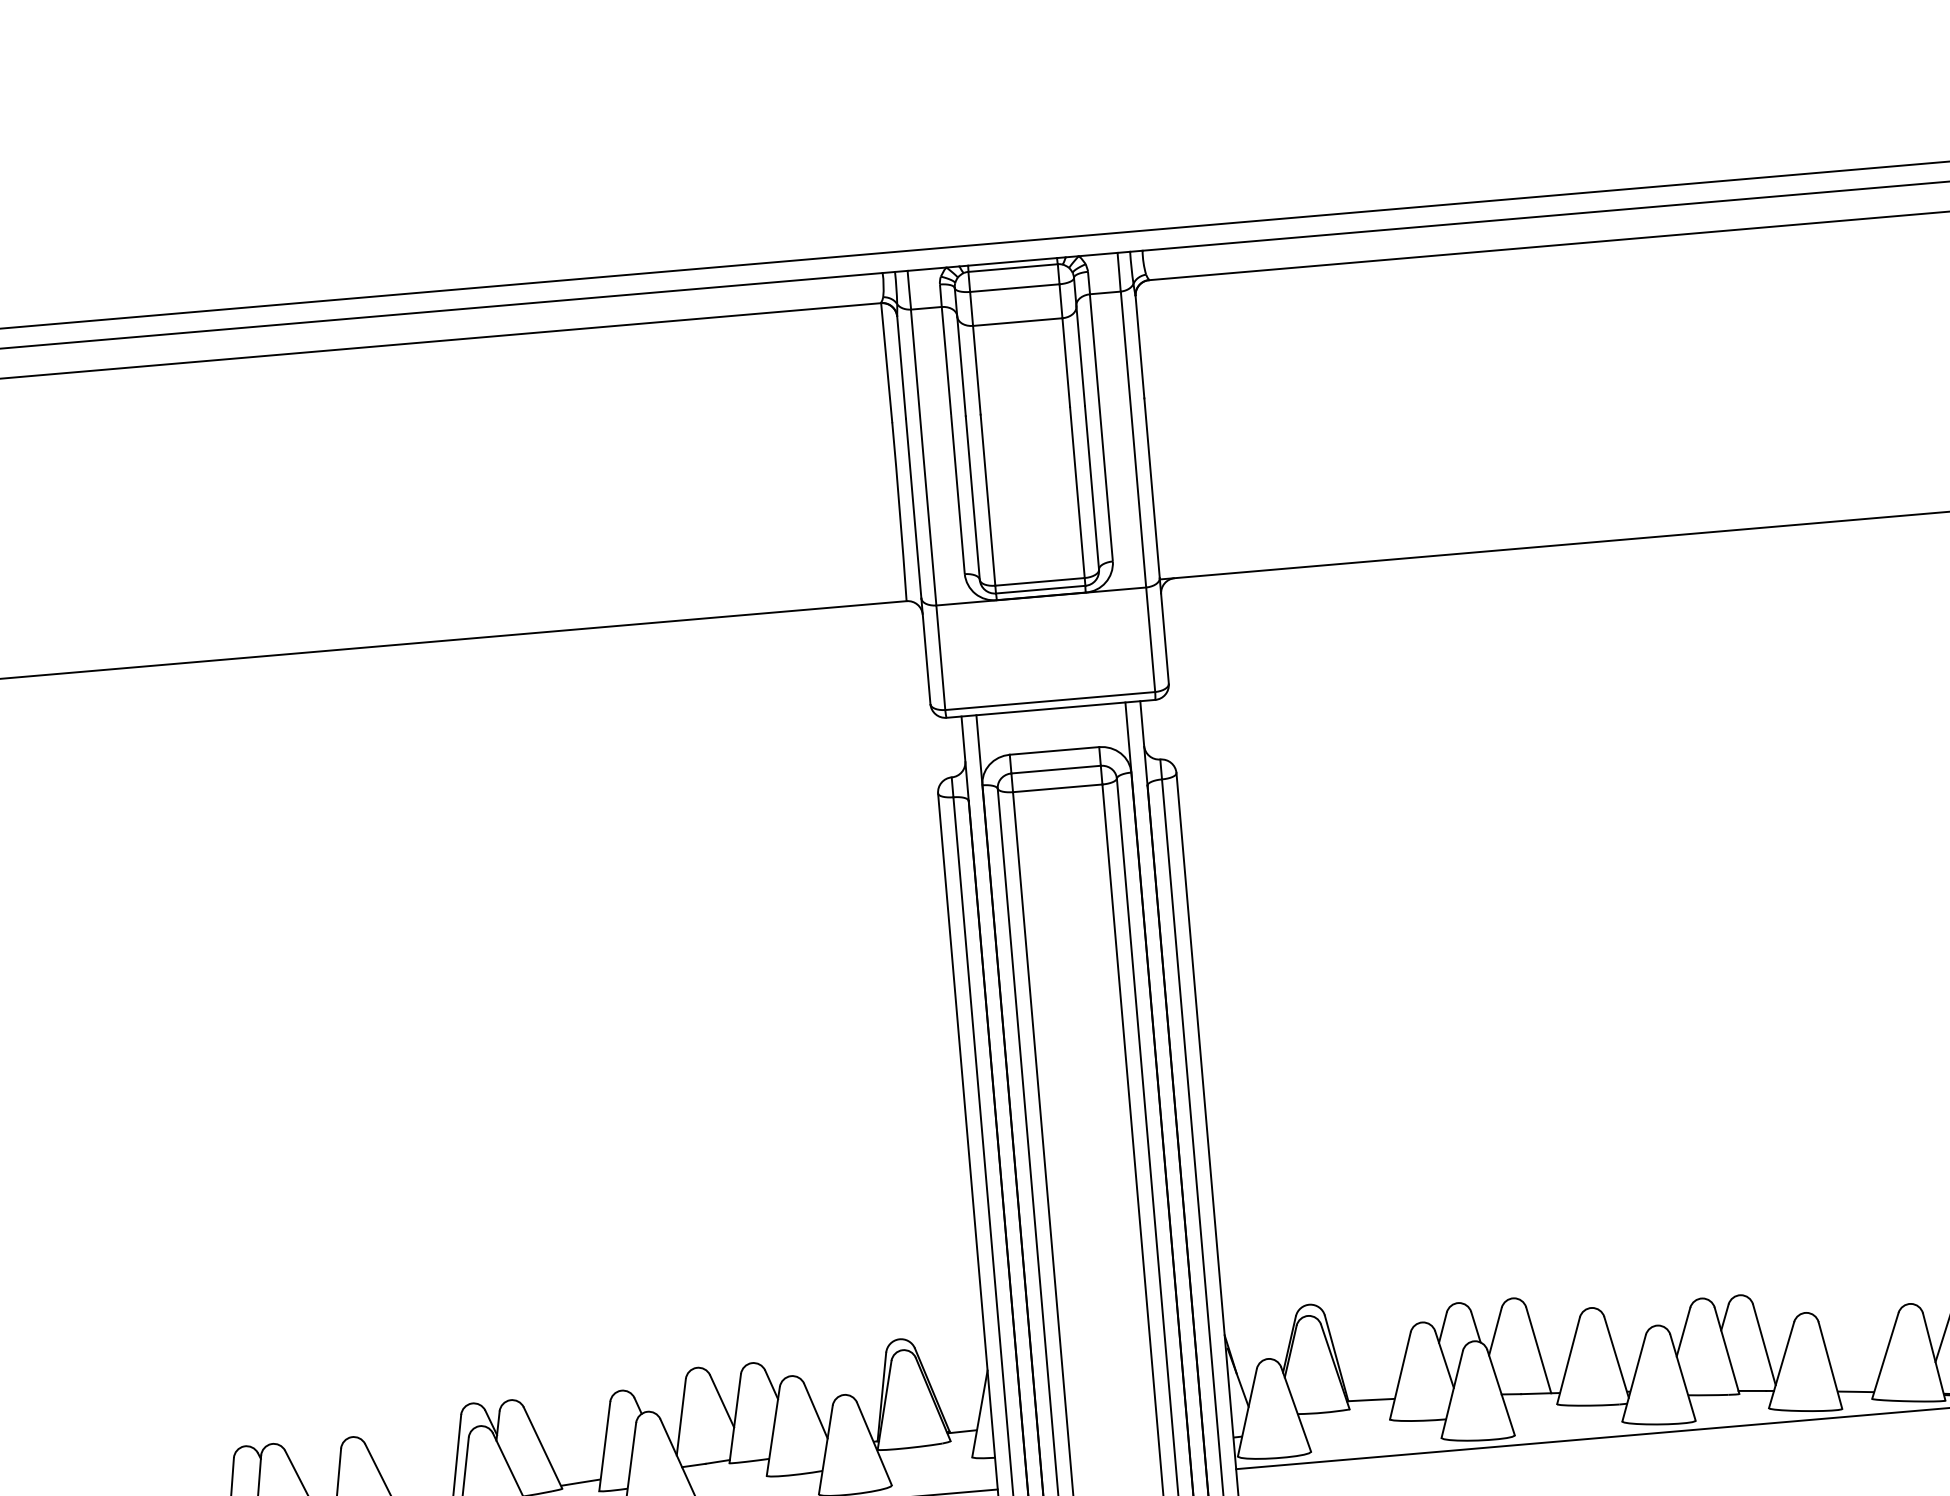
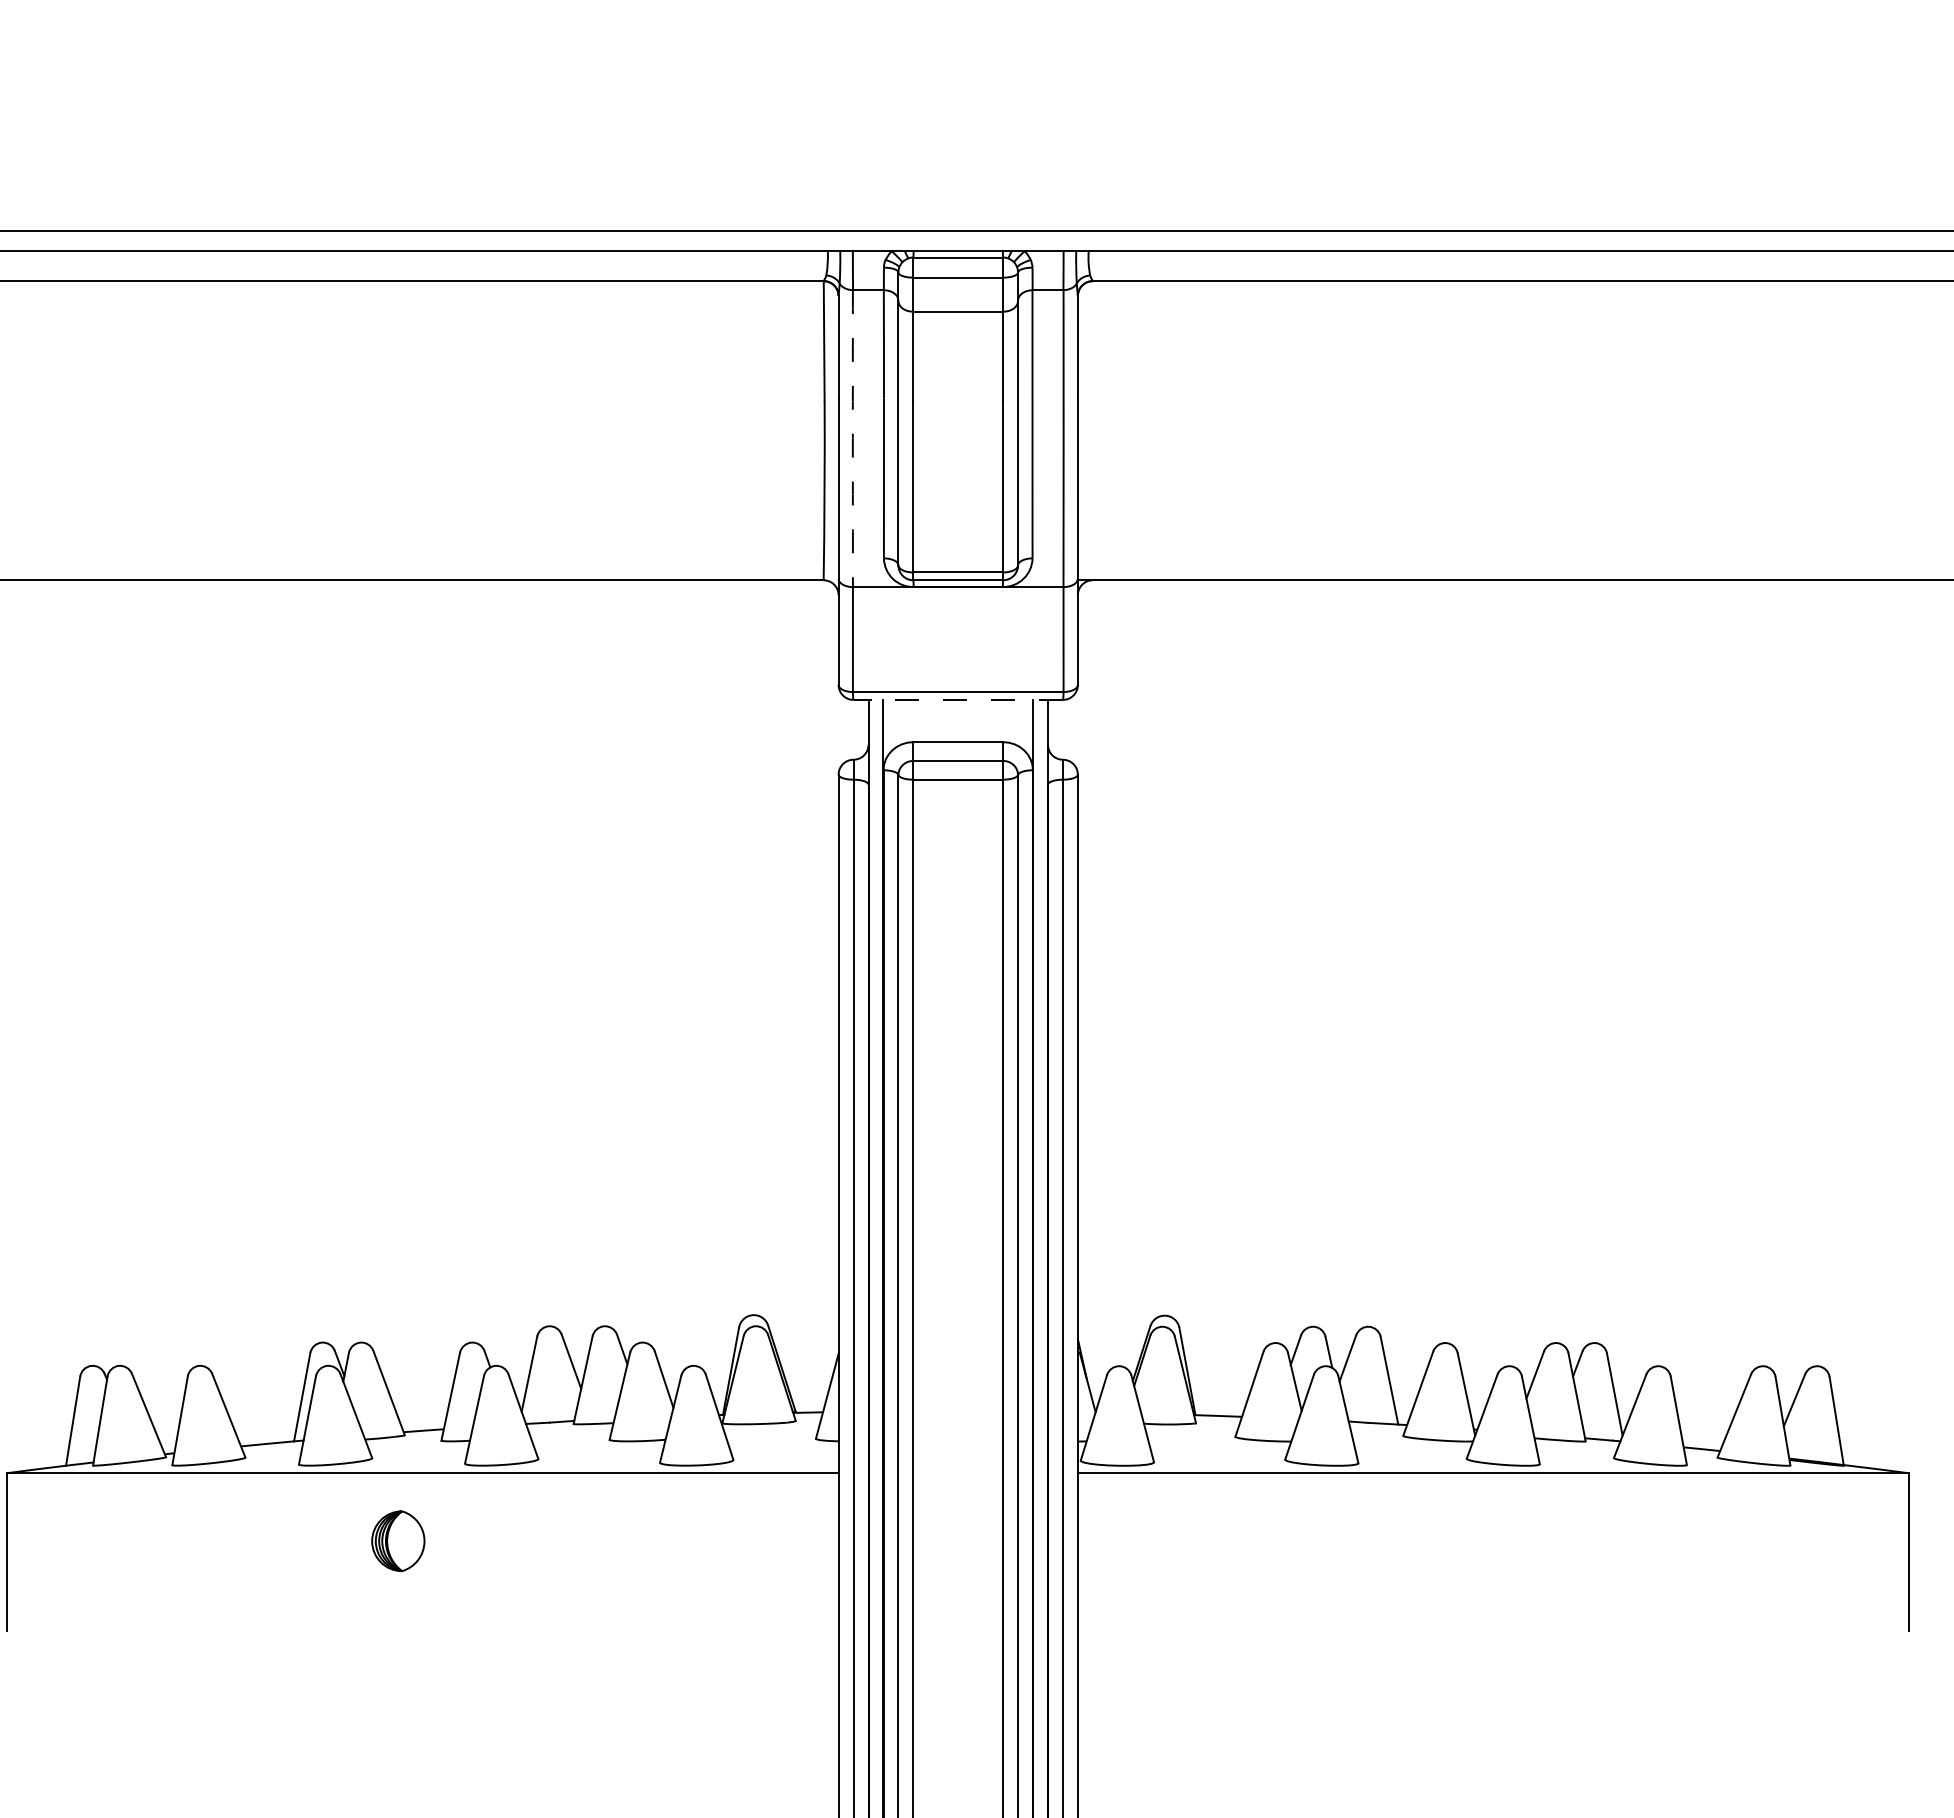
arc: (923, 457) -> (852, 438), solid -> dashed
line: (1051, 708) -> (958, 699), solid -> dashed

